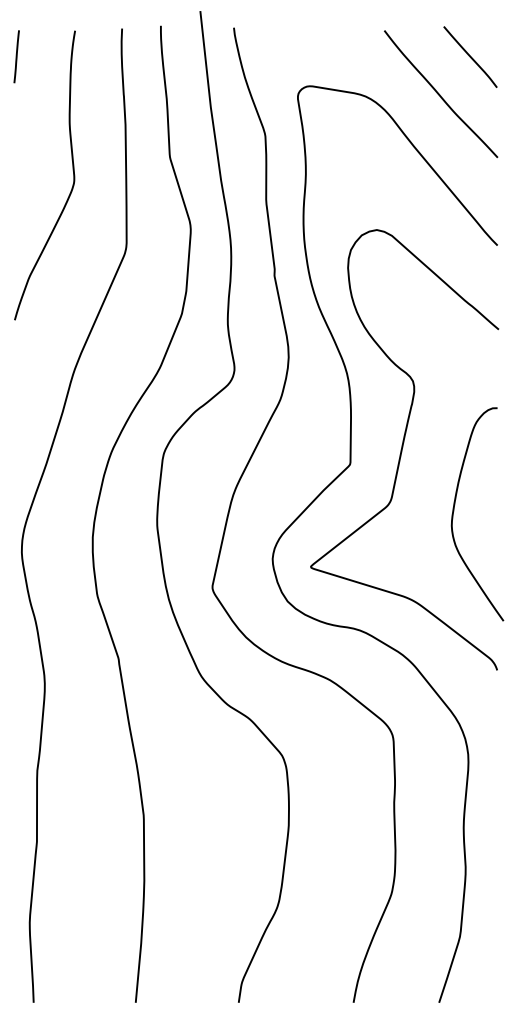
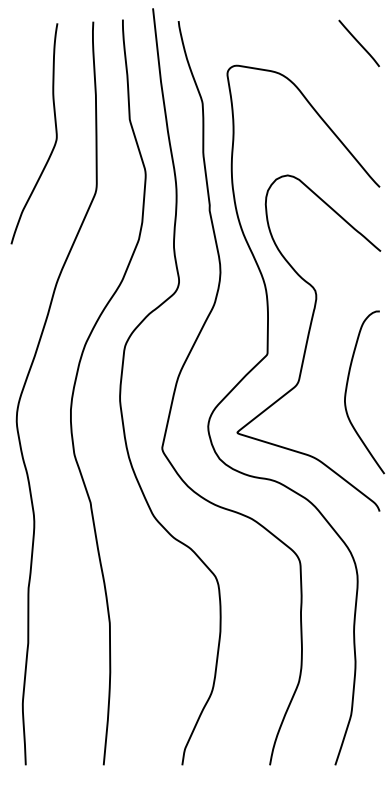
line: (16, 57) -> (12, 43), removed
curve: (439, 93) -> (335, 71), removed

